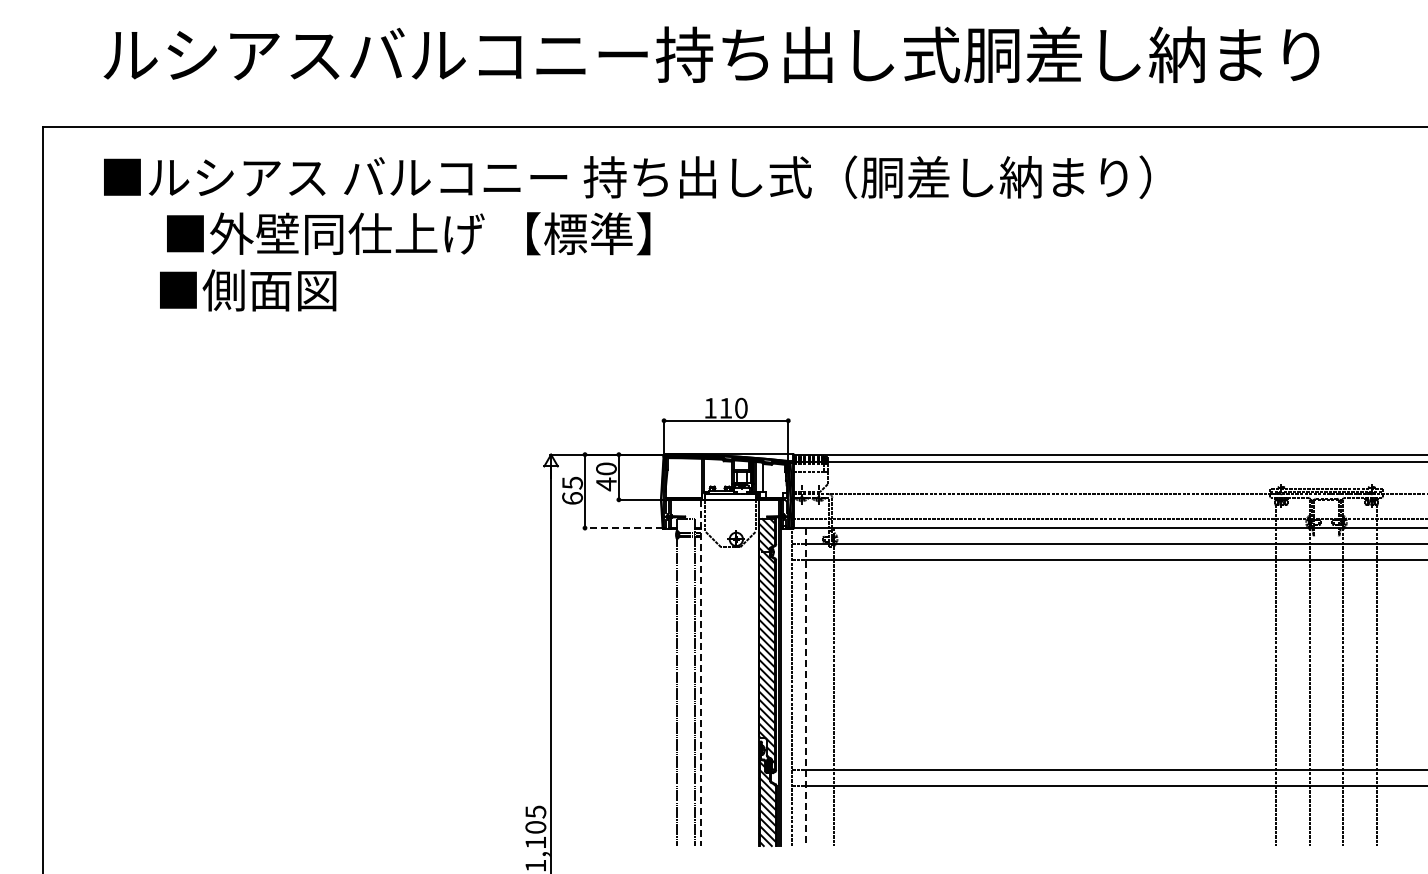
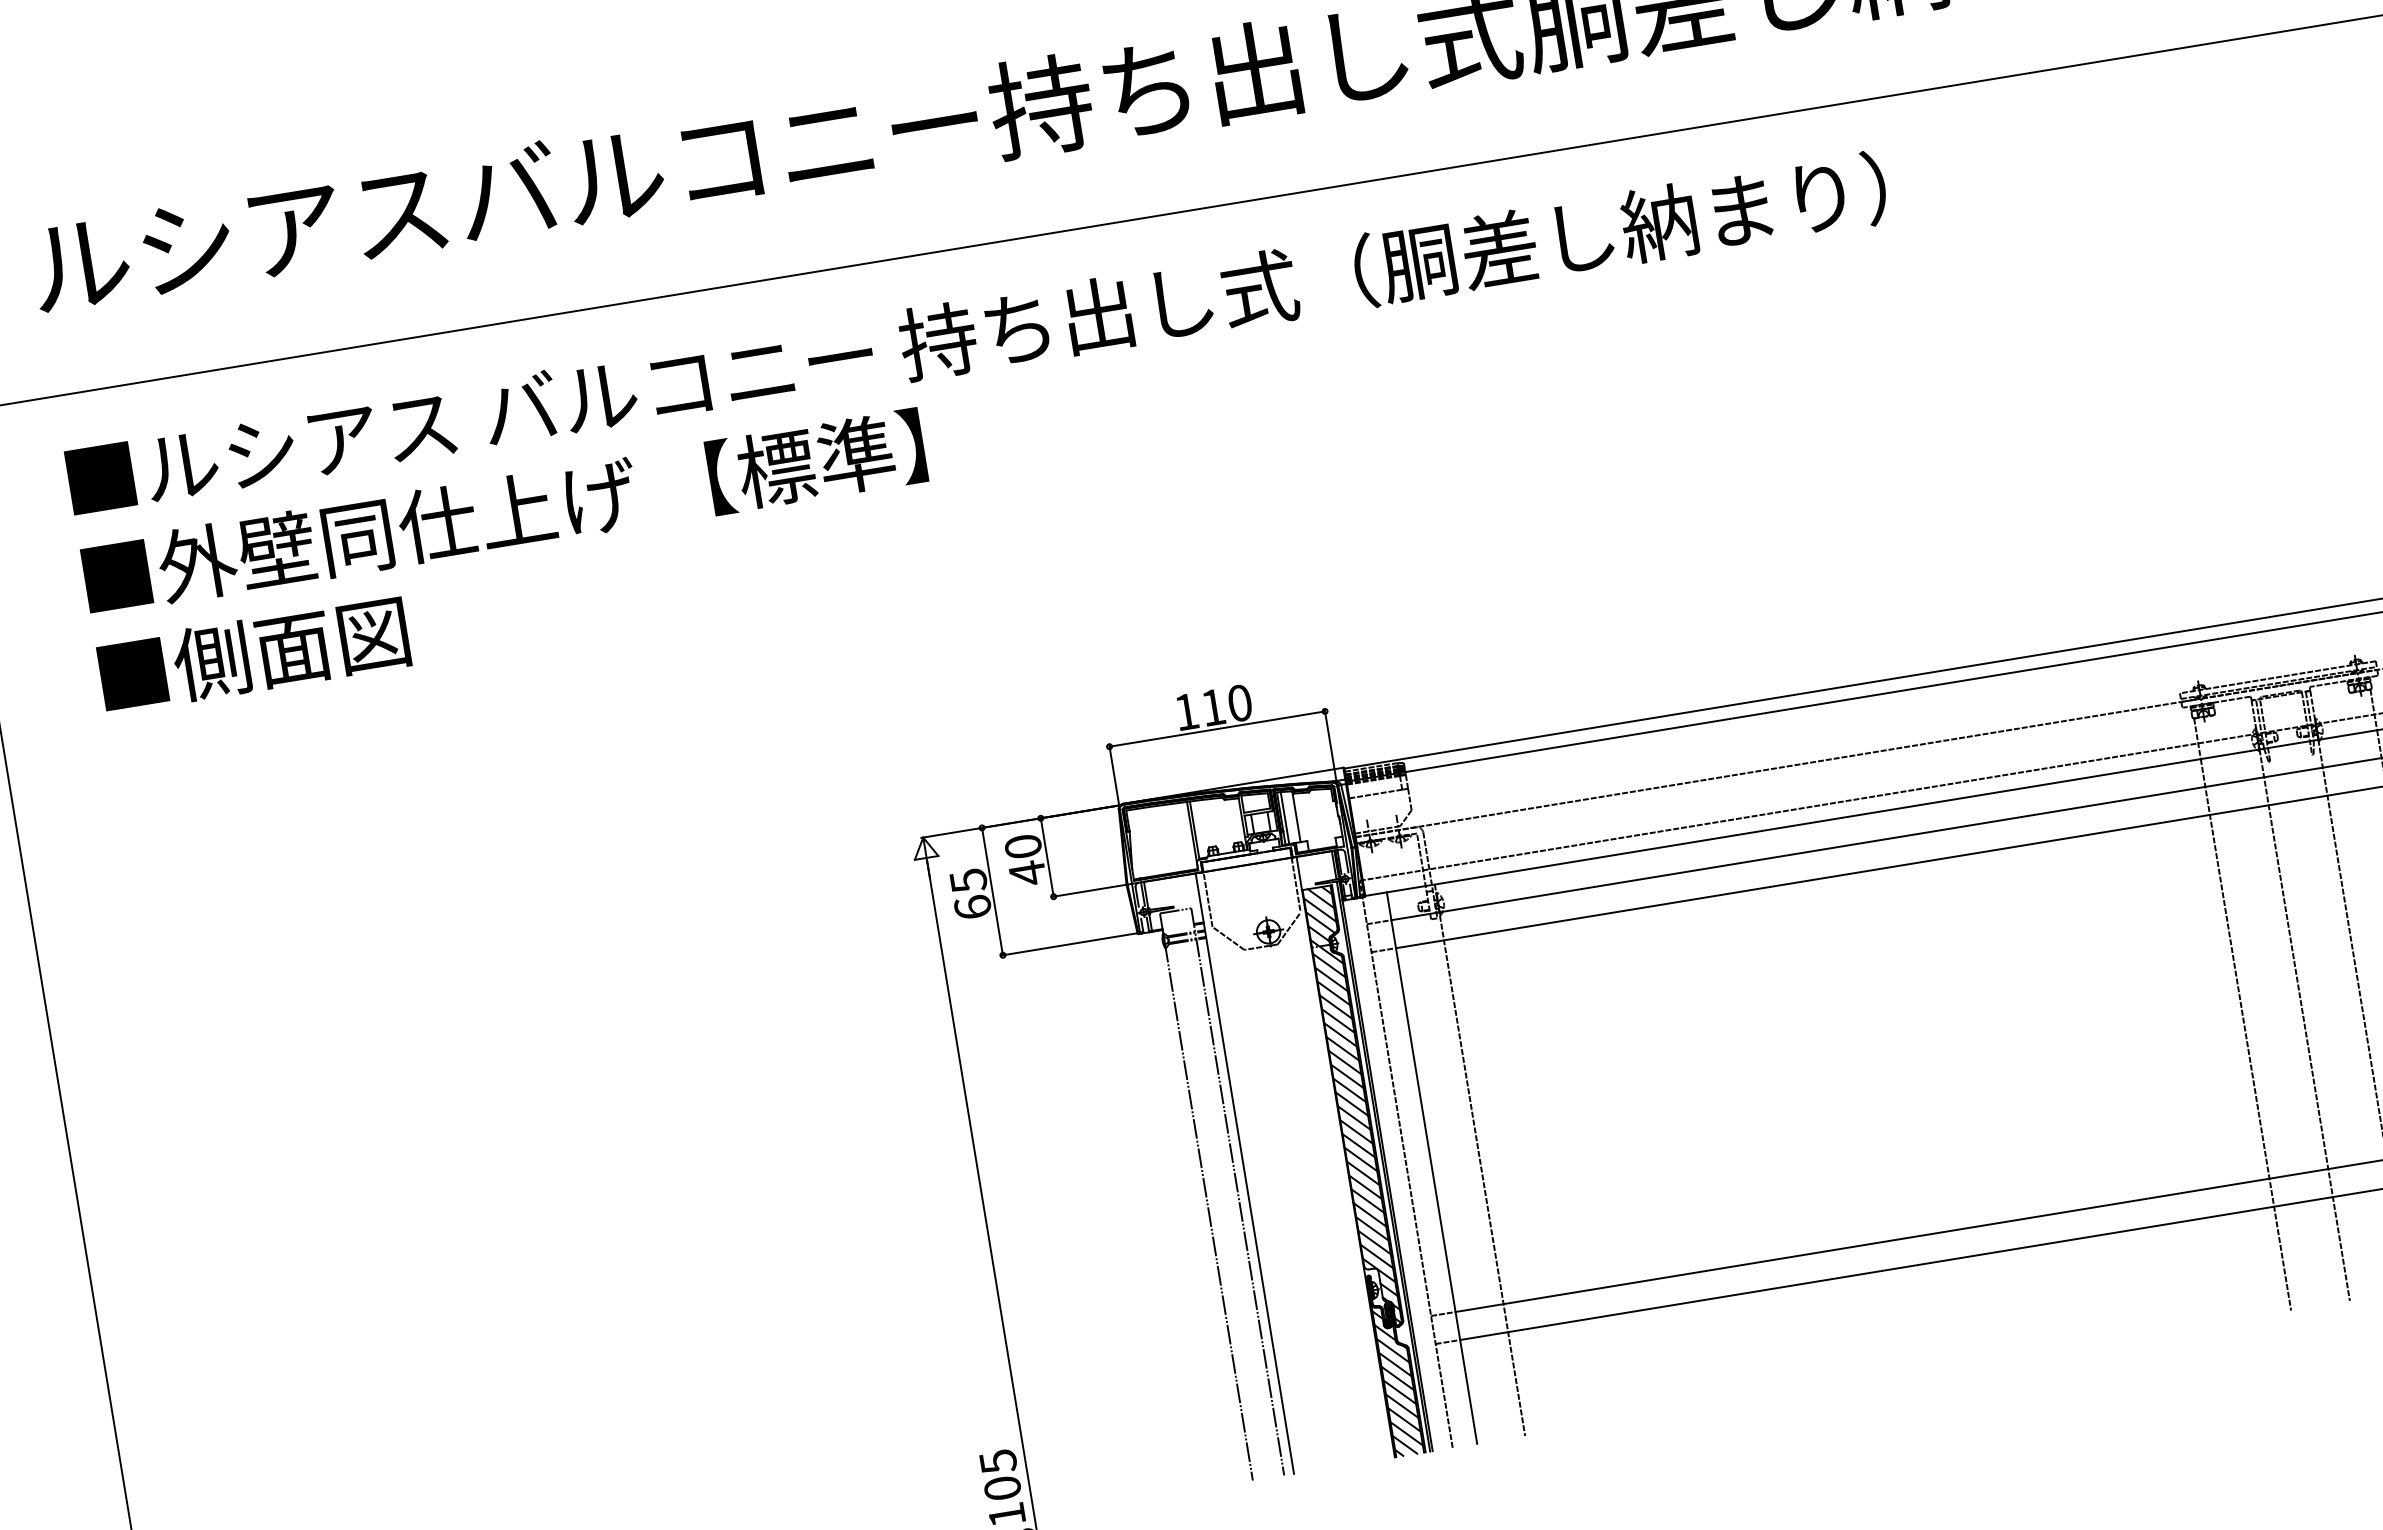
text: (408, 233) -> (503, 512), moved
text: (248, 290) -> (254, 654), moved
line: (623, 528) -> (1069, 945), dashed -> solid
line: (700, 673) -> (1244, 1174), dashed -> solid
line: (806, 687) -> (1432, 1168), dashed -> solid

